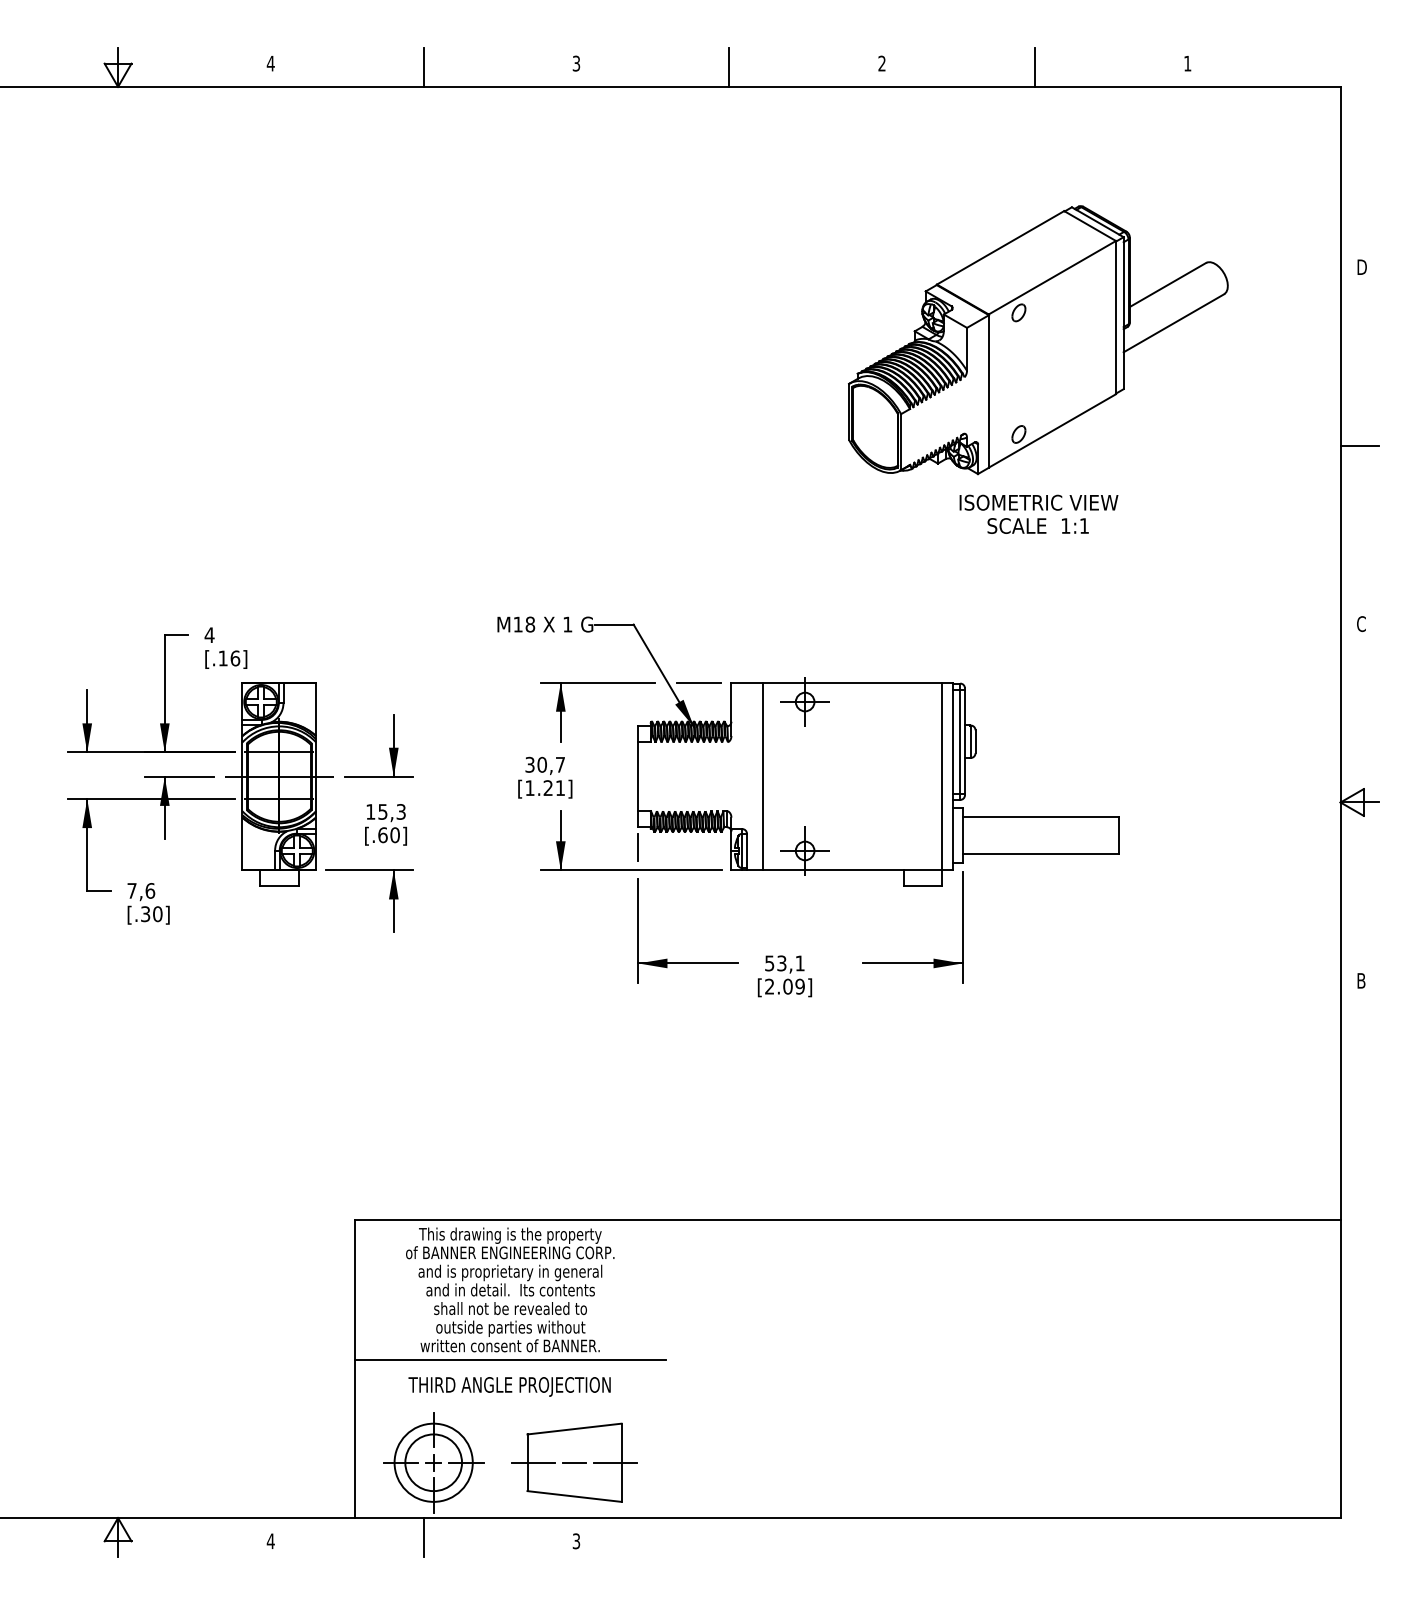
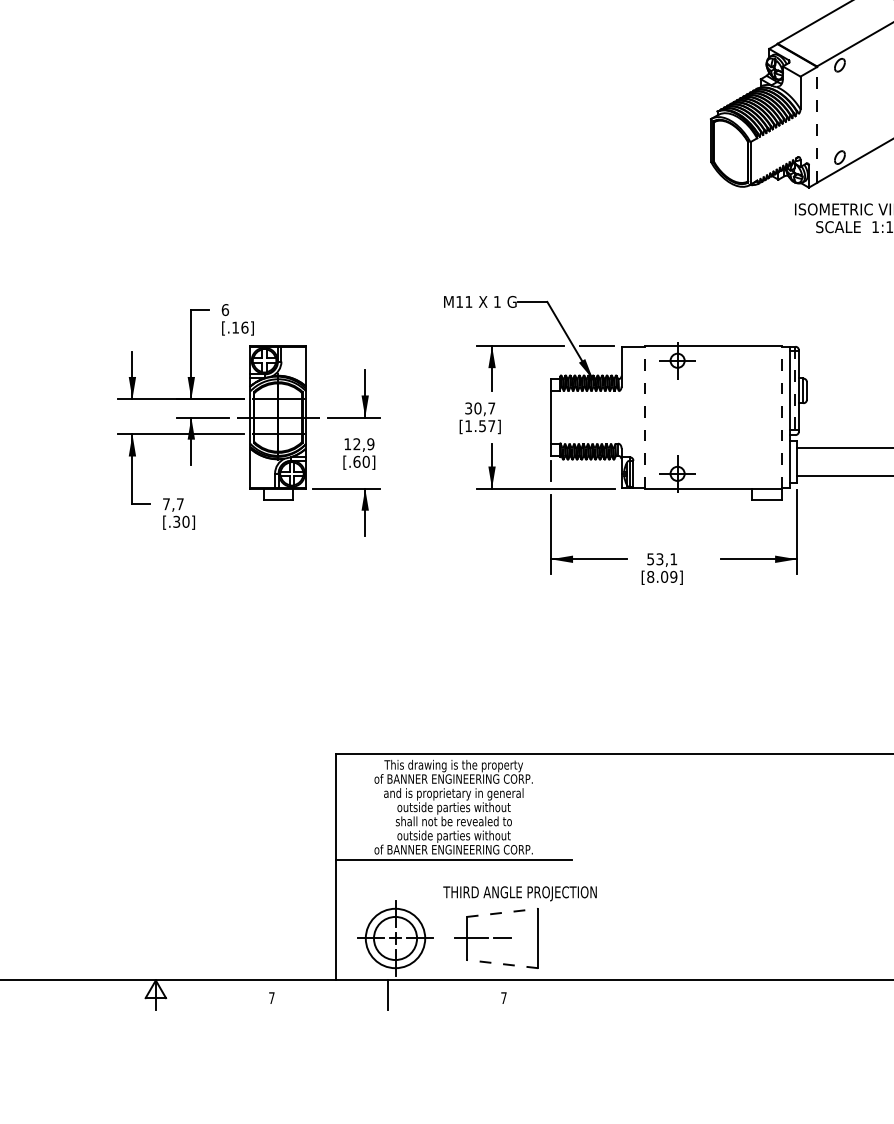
line: (988, 390) -> (816, 124), solid -> dashed
text: (530, 624) -> (469, 301), M18 -> M11
text: (209, 635) -> (225, 310), 4 -> 6
line: (960, 742) -> (795, 391), solid -> dashed
line: (762, 776) -> (645, 417), solid -> dashed
line: (942, 776) -> (781, 417), solid -> dashed
text: (553, 788) -> (486, 426), [1.21] -> [1.57]
text: (391, 811) -> (363, 443), 15,3 -> 12,9
text: (150, 890) -> (180, 503), 7,6 -> 7,7
text: (769, 986) -> (650, 576), [2.09] -> [8.09]
text: (510, 1291) -> (453, 808), and in detail.  Its contents -> outside parties without
text: (510, 1345) -> (453, 849), written consent of BANNER. -> of BANNER ENGINEERING CORP.
text: (509, 1386) -> (519, 893), moved
line: (575, 1429) -> (503, 913), solid -> dashed
line: (615, 1462) -> (533, 938), removed
line: (574, 1496) -> (502, 964), solid -> dashed
text: (270, 1540) -> (271, 997), 4 -> 7
text: (576, 1541) -> (503, 998), 3 -> 7

